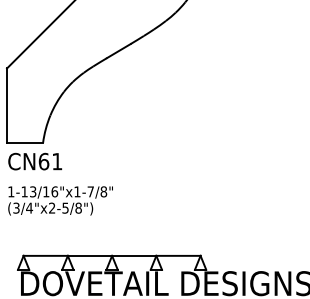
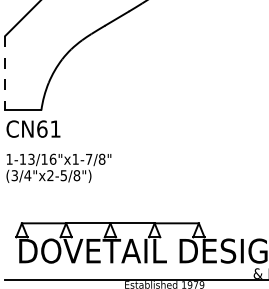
line: (7, 106) -> (5, 73), solid -> dashed

